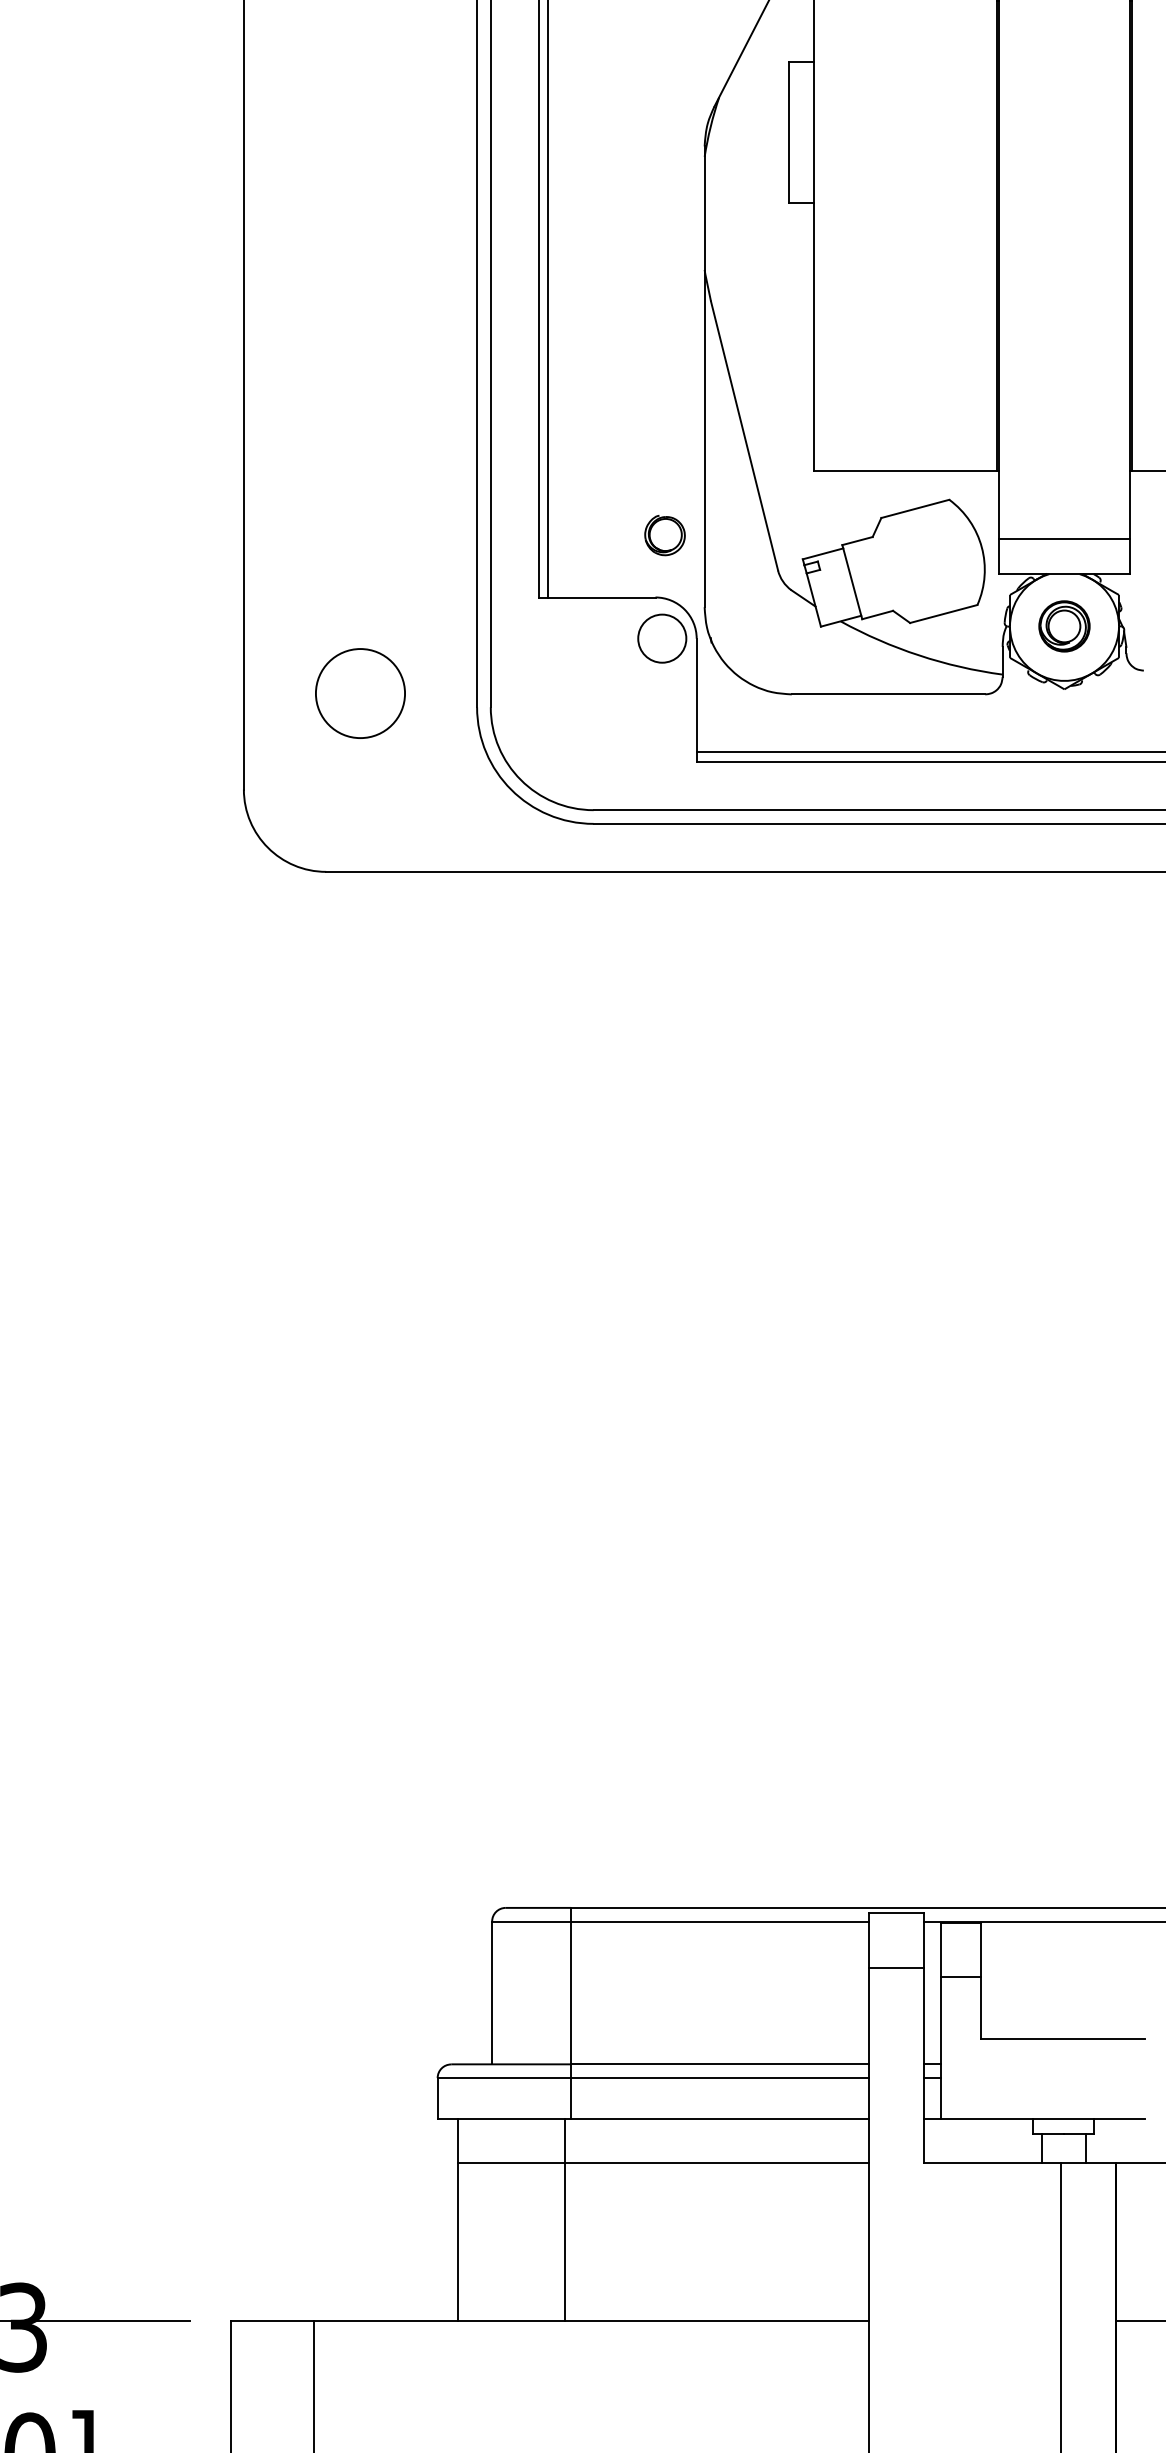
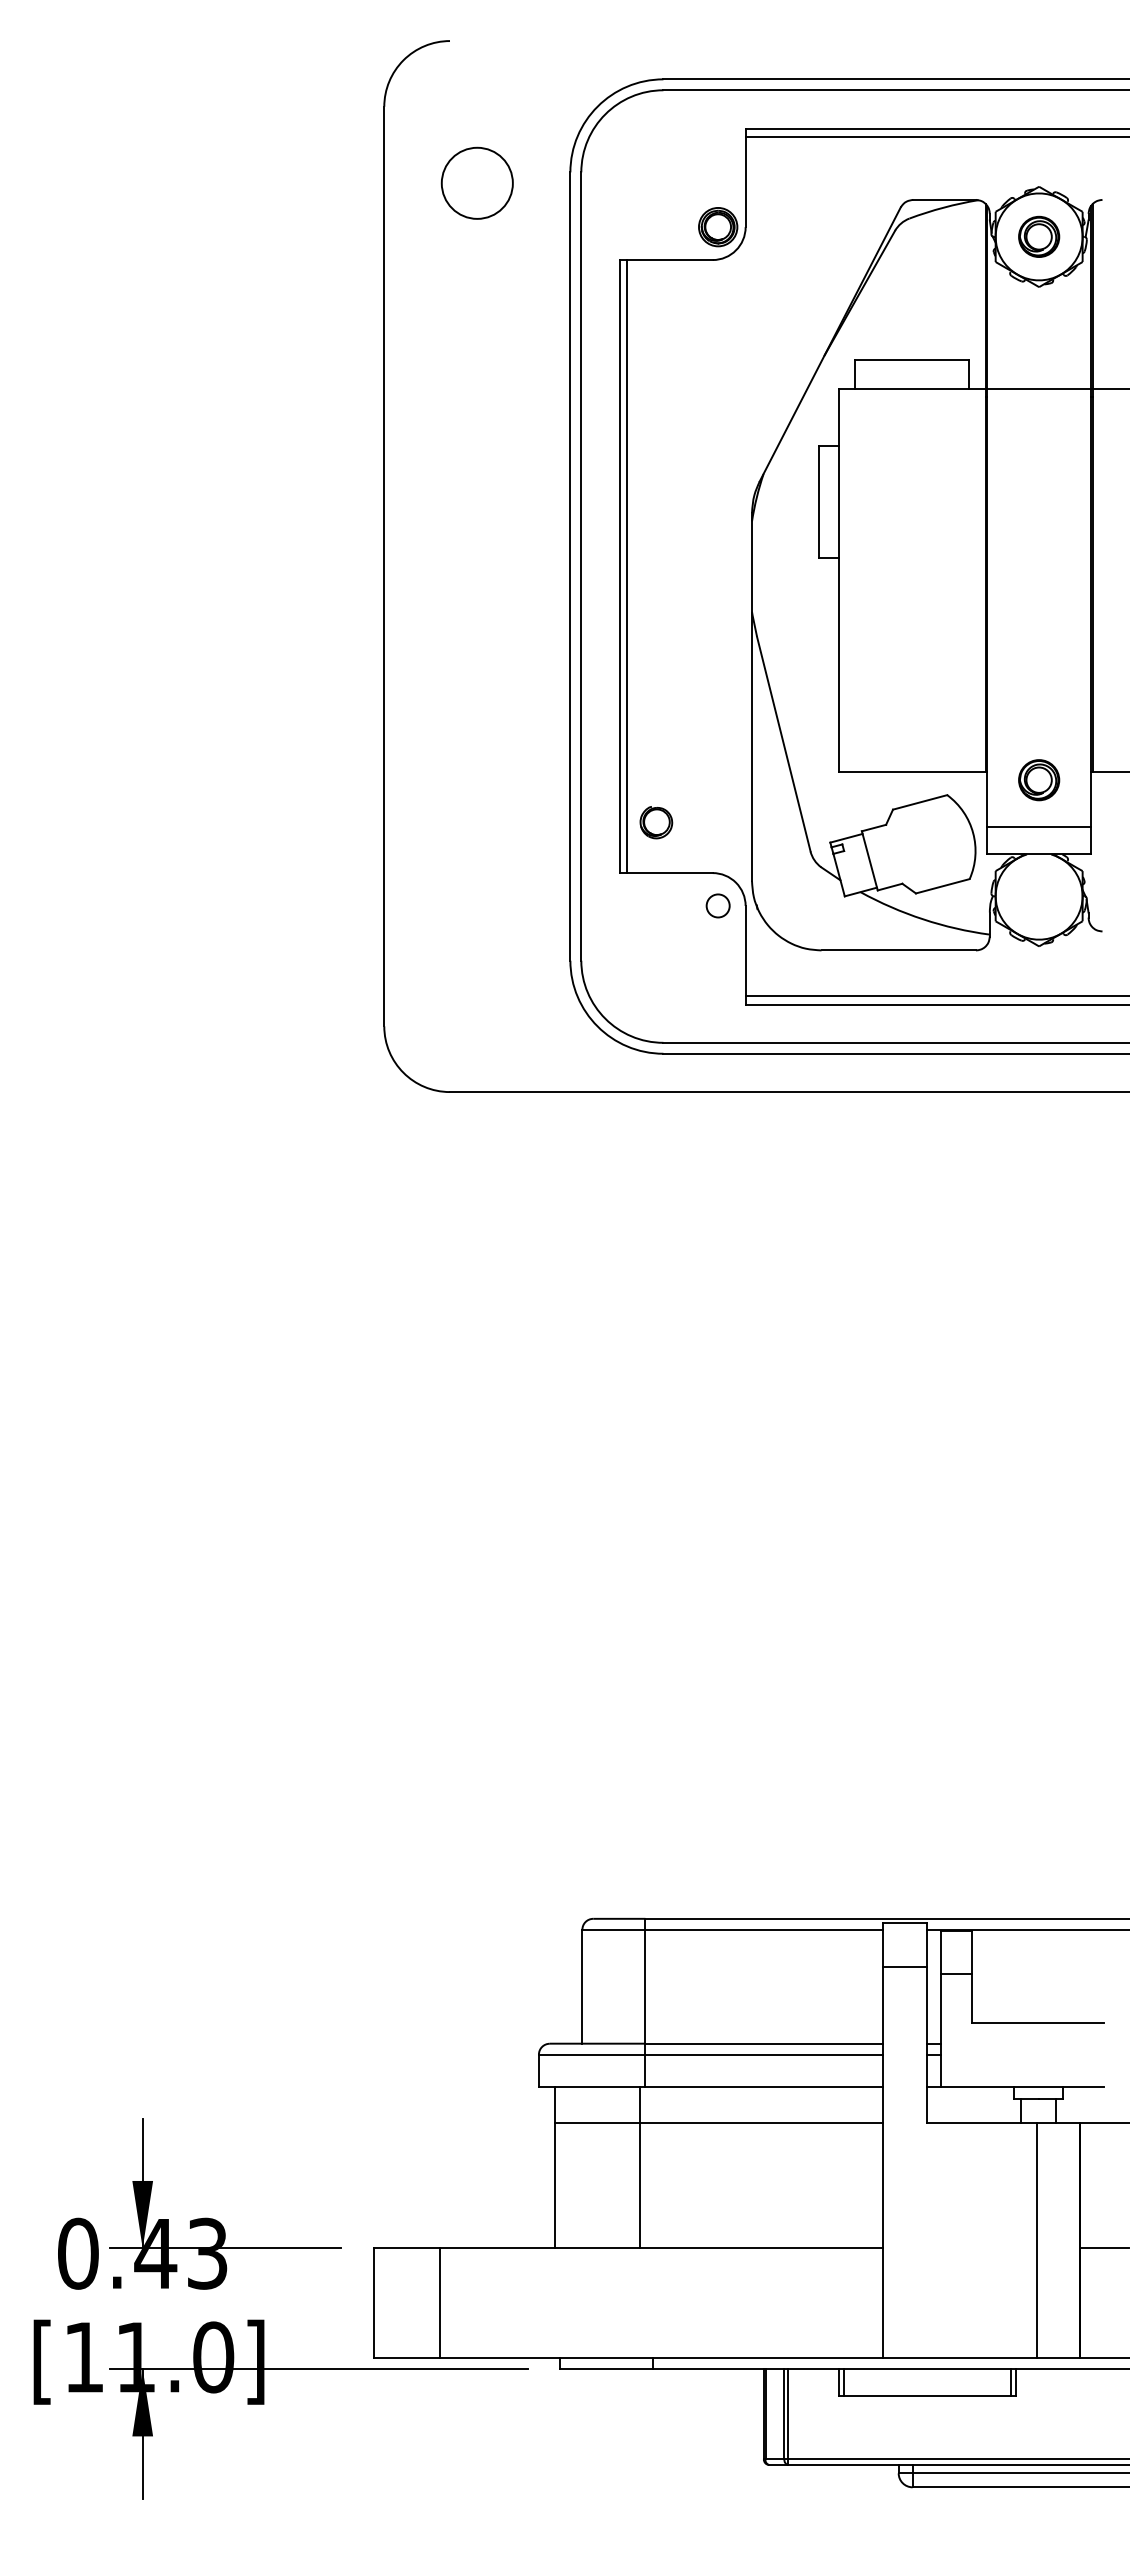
part: (665, 535) -> (656, 822), moved
part: (1064, 626) -> (1039, 780), moved
circle: (661, 638) -> (717, 905), size x0.6
circle: (359, 693) -> (476, 949), removed

